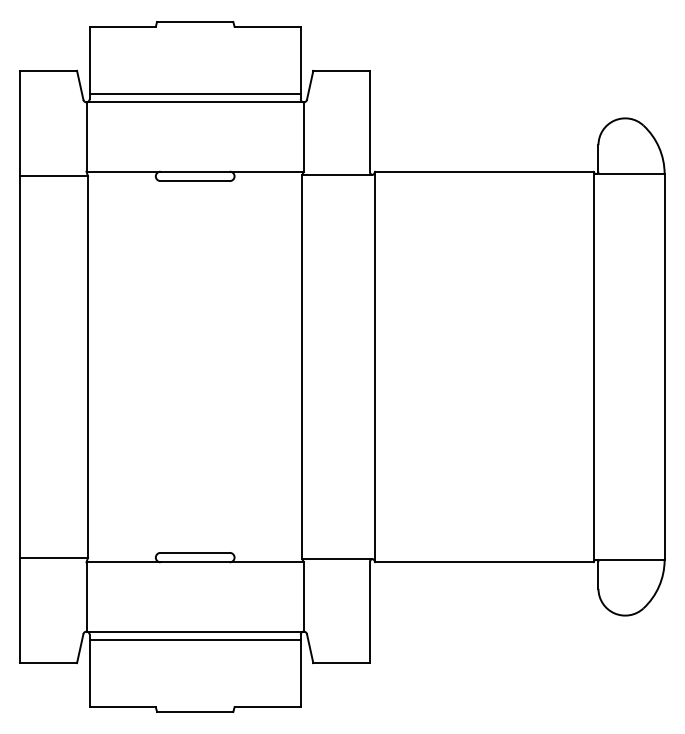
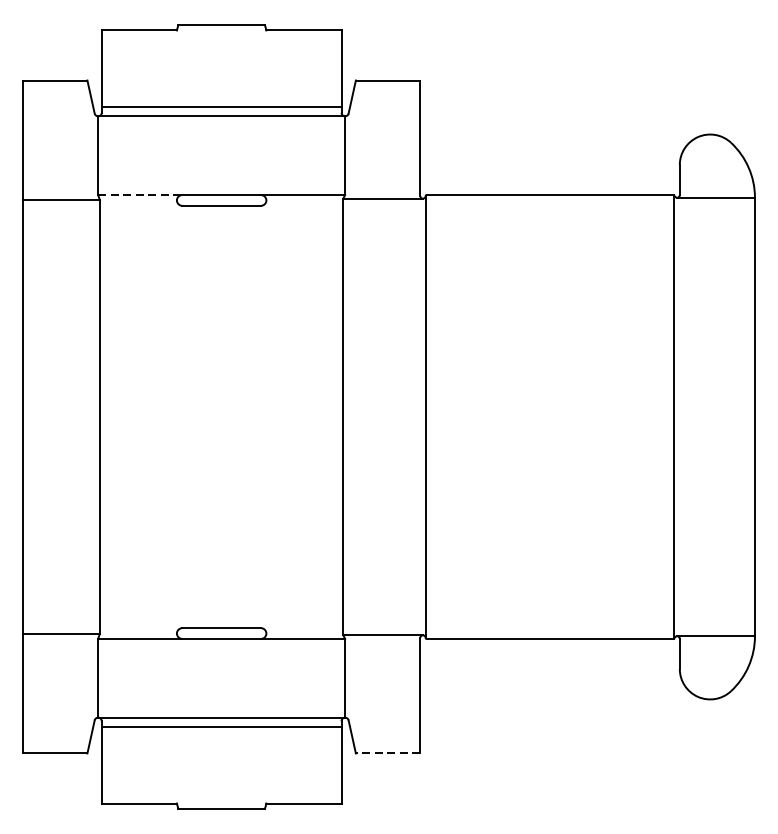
line: (124, 171) -> (141, 194), solid -> dashed
line: (341, 663) -> (387, 753), solid -> dashed

